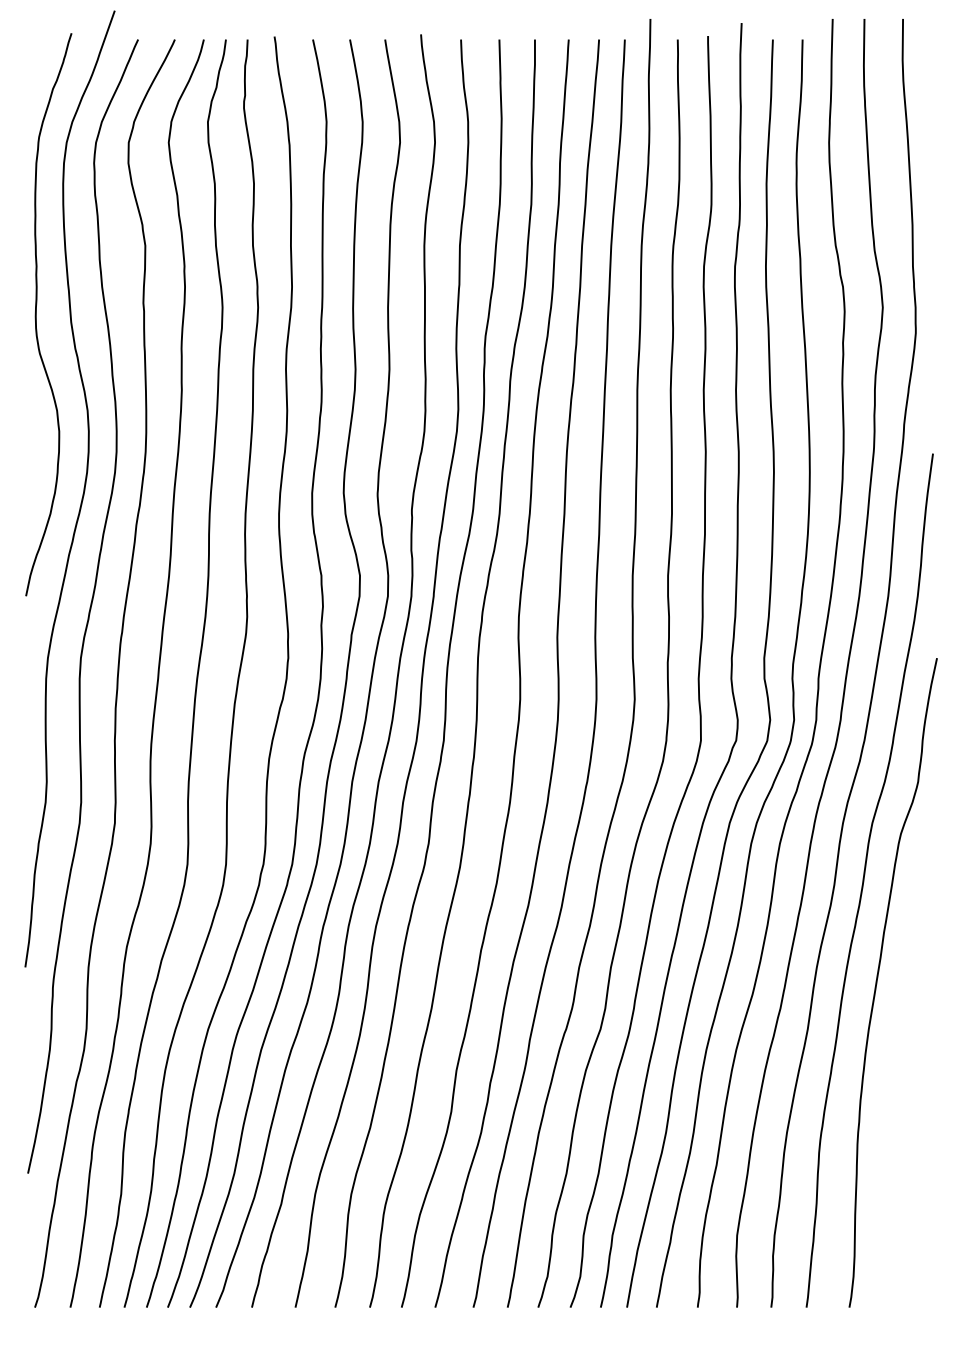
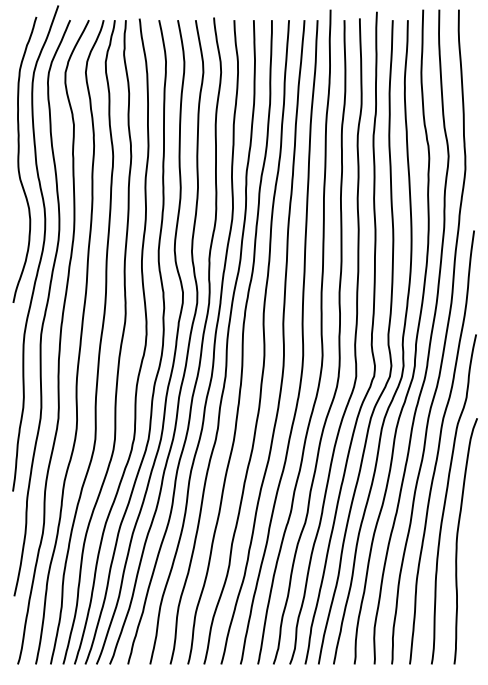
curve: (900, 1065) -> (457, 541), added

